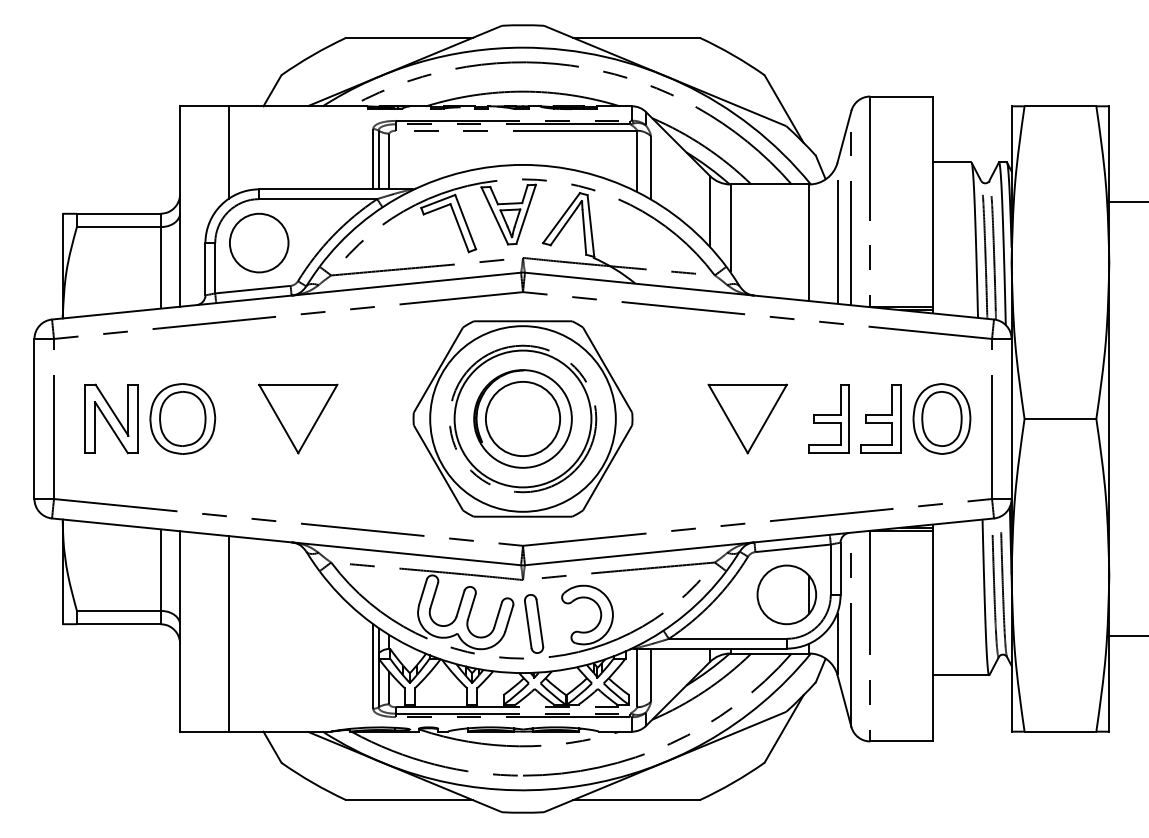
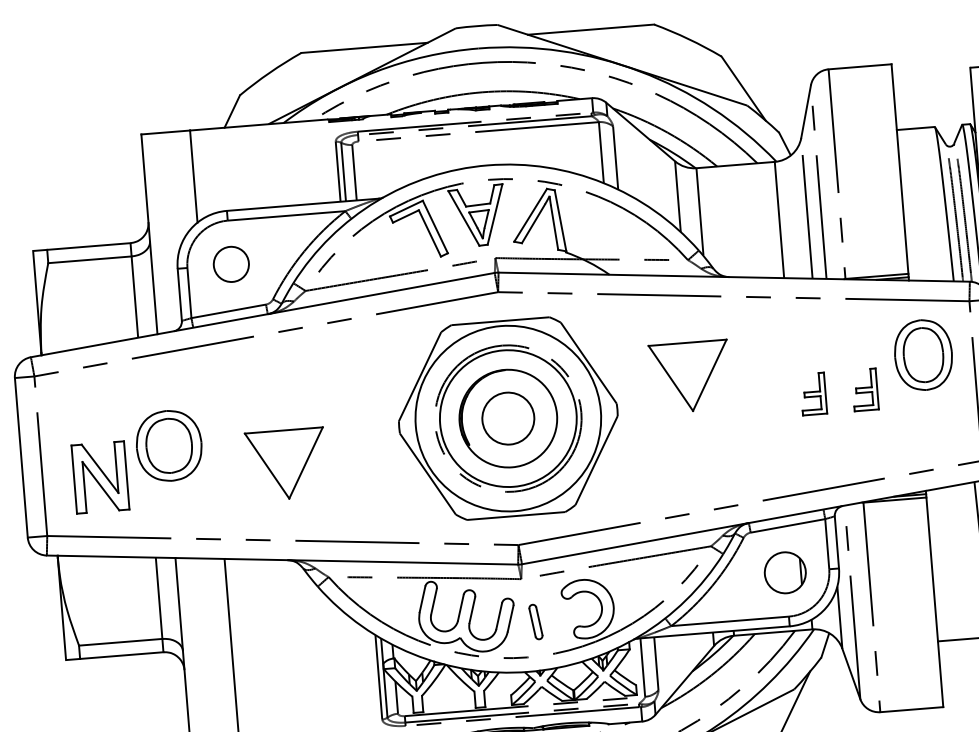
circle: (259, 242) -> (231, 263), size x0.6
part: (111, 418) -> (100, 477), moved
part: (298, 418) -> (286, 464), moved
circle: (522, 418) -> (507, 418), size x0.7
part: (747, 418) -> (690, 376), moved
part: (828, 418) -> (812, 393), size x0.6
part: (880, 418) -> (864, 389), size x0.6
part: (941, 418) -> (923, 354), moved
part: (786, 594) -> (785, 572), size x0.7
part: (534, 623) -> (536, 621), size x0.6

